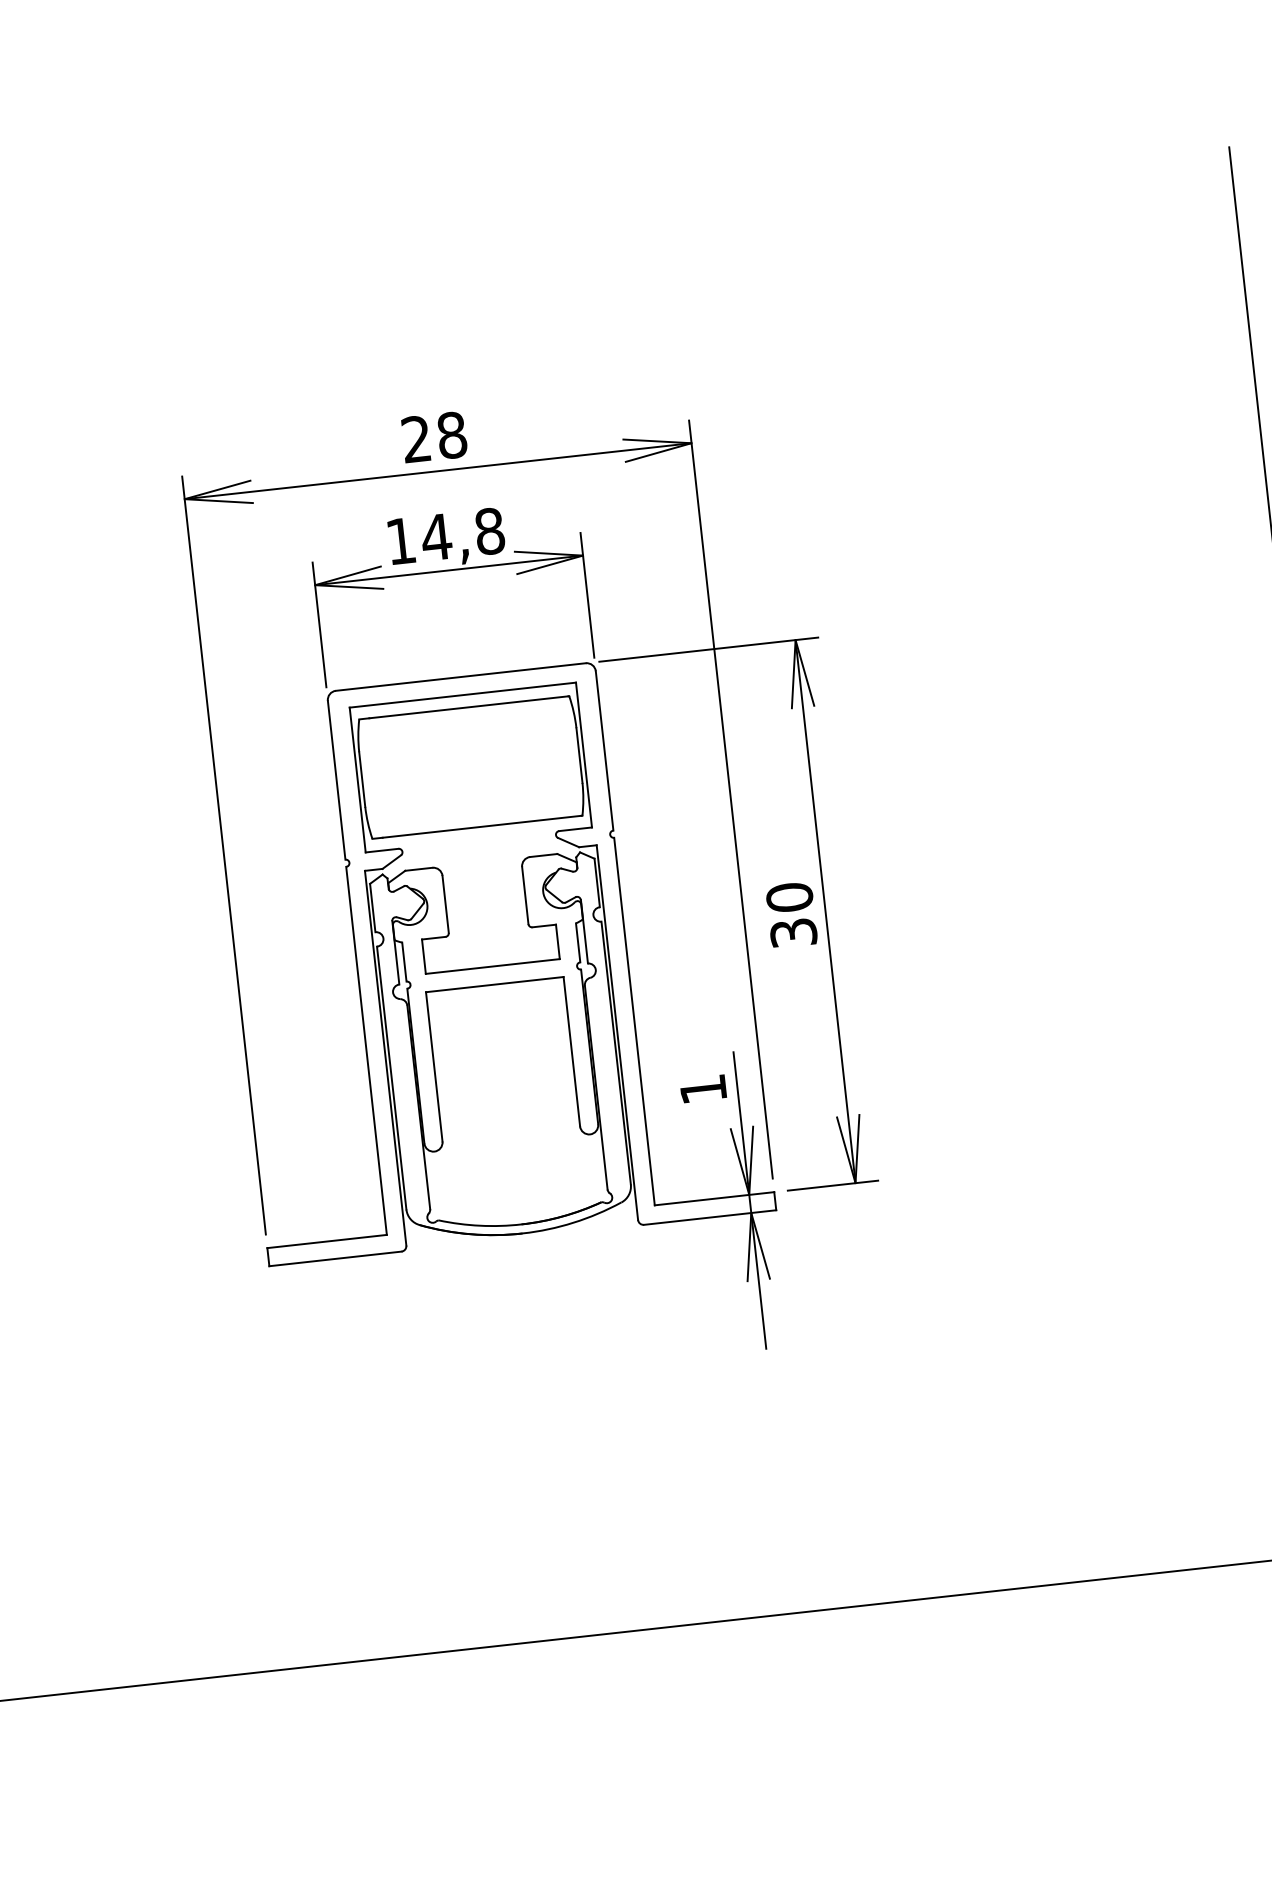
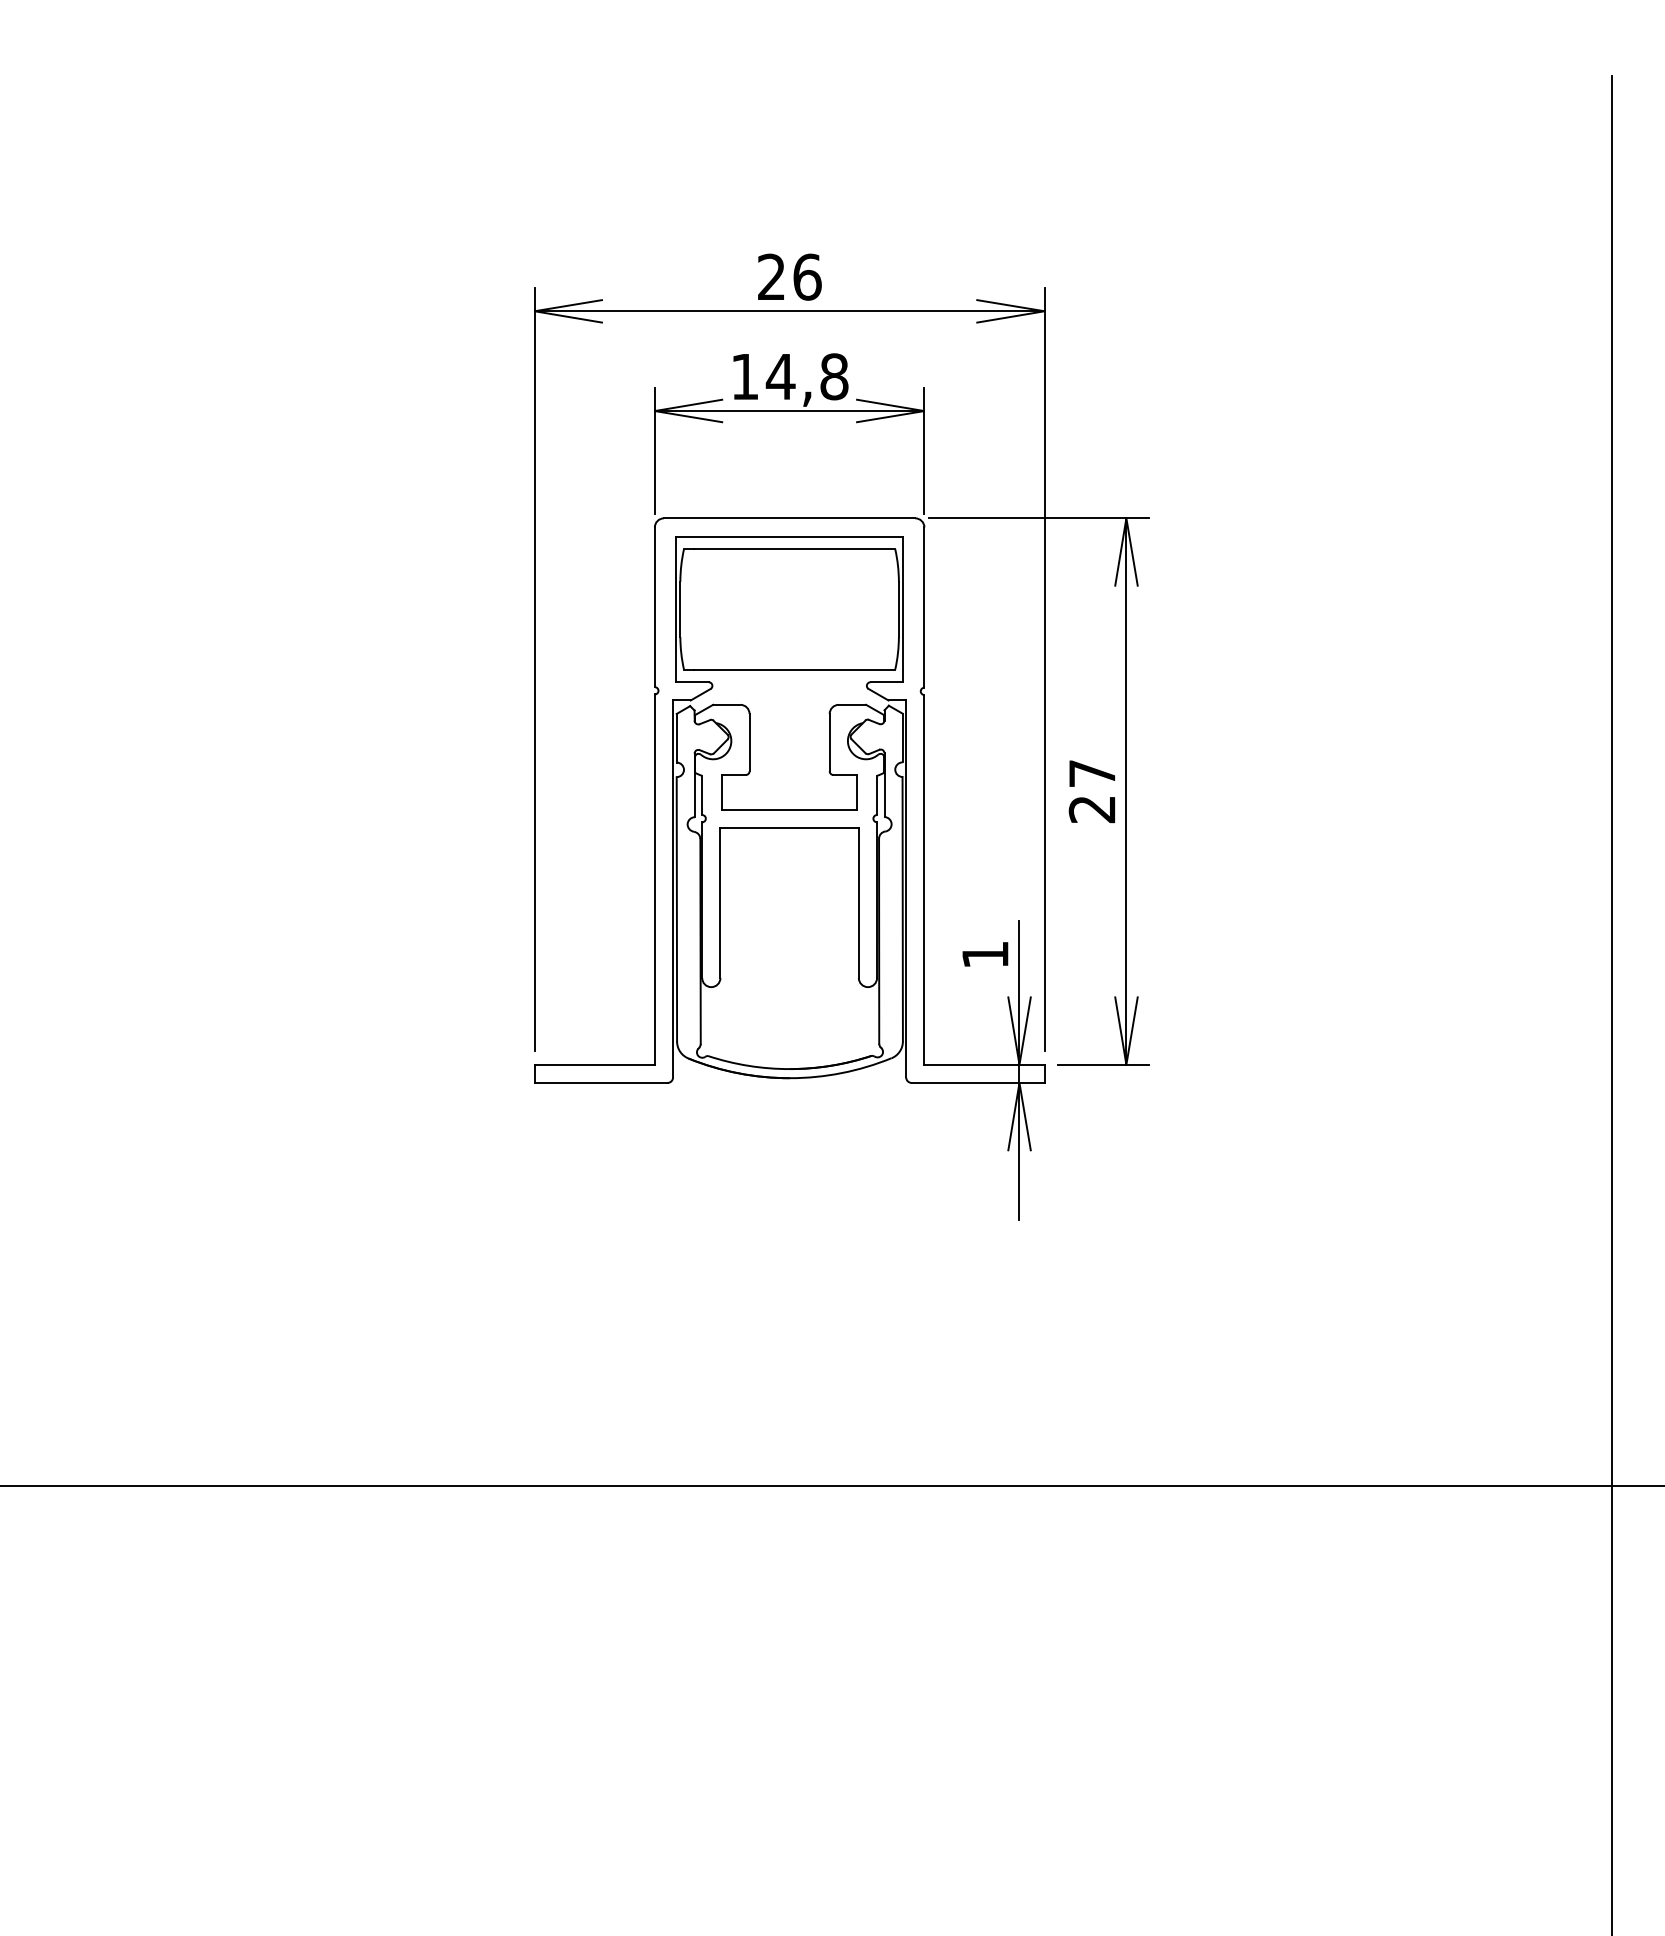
text: (452, 434) -> (807, 276), 28 -> 26
text: (790, 915) -> (1091, 791), 30 -> 27

